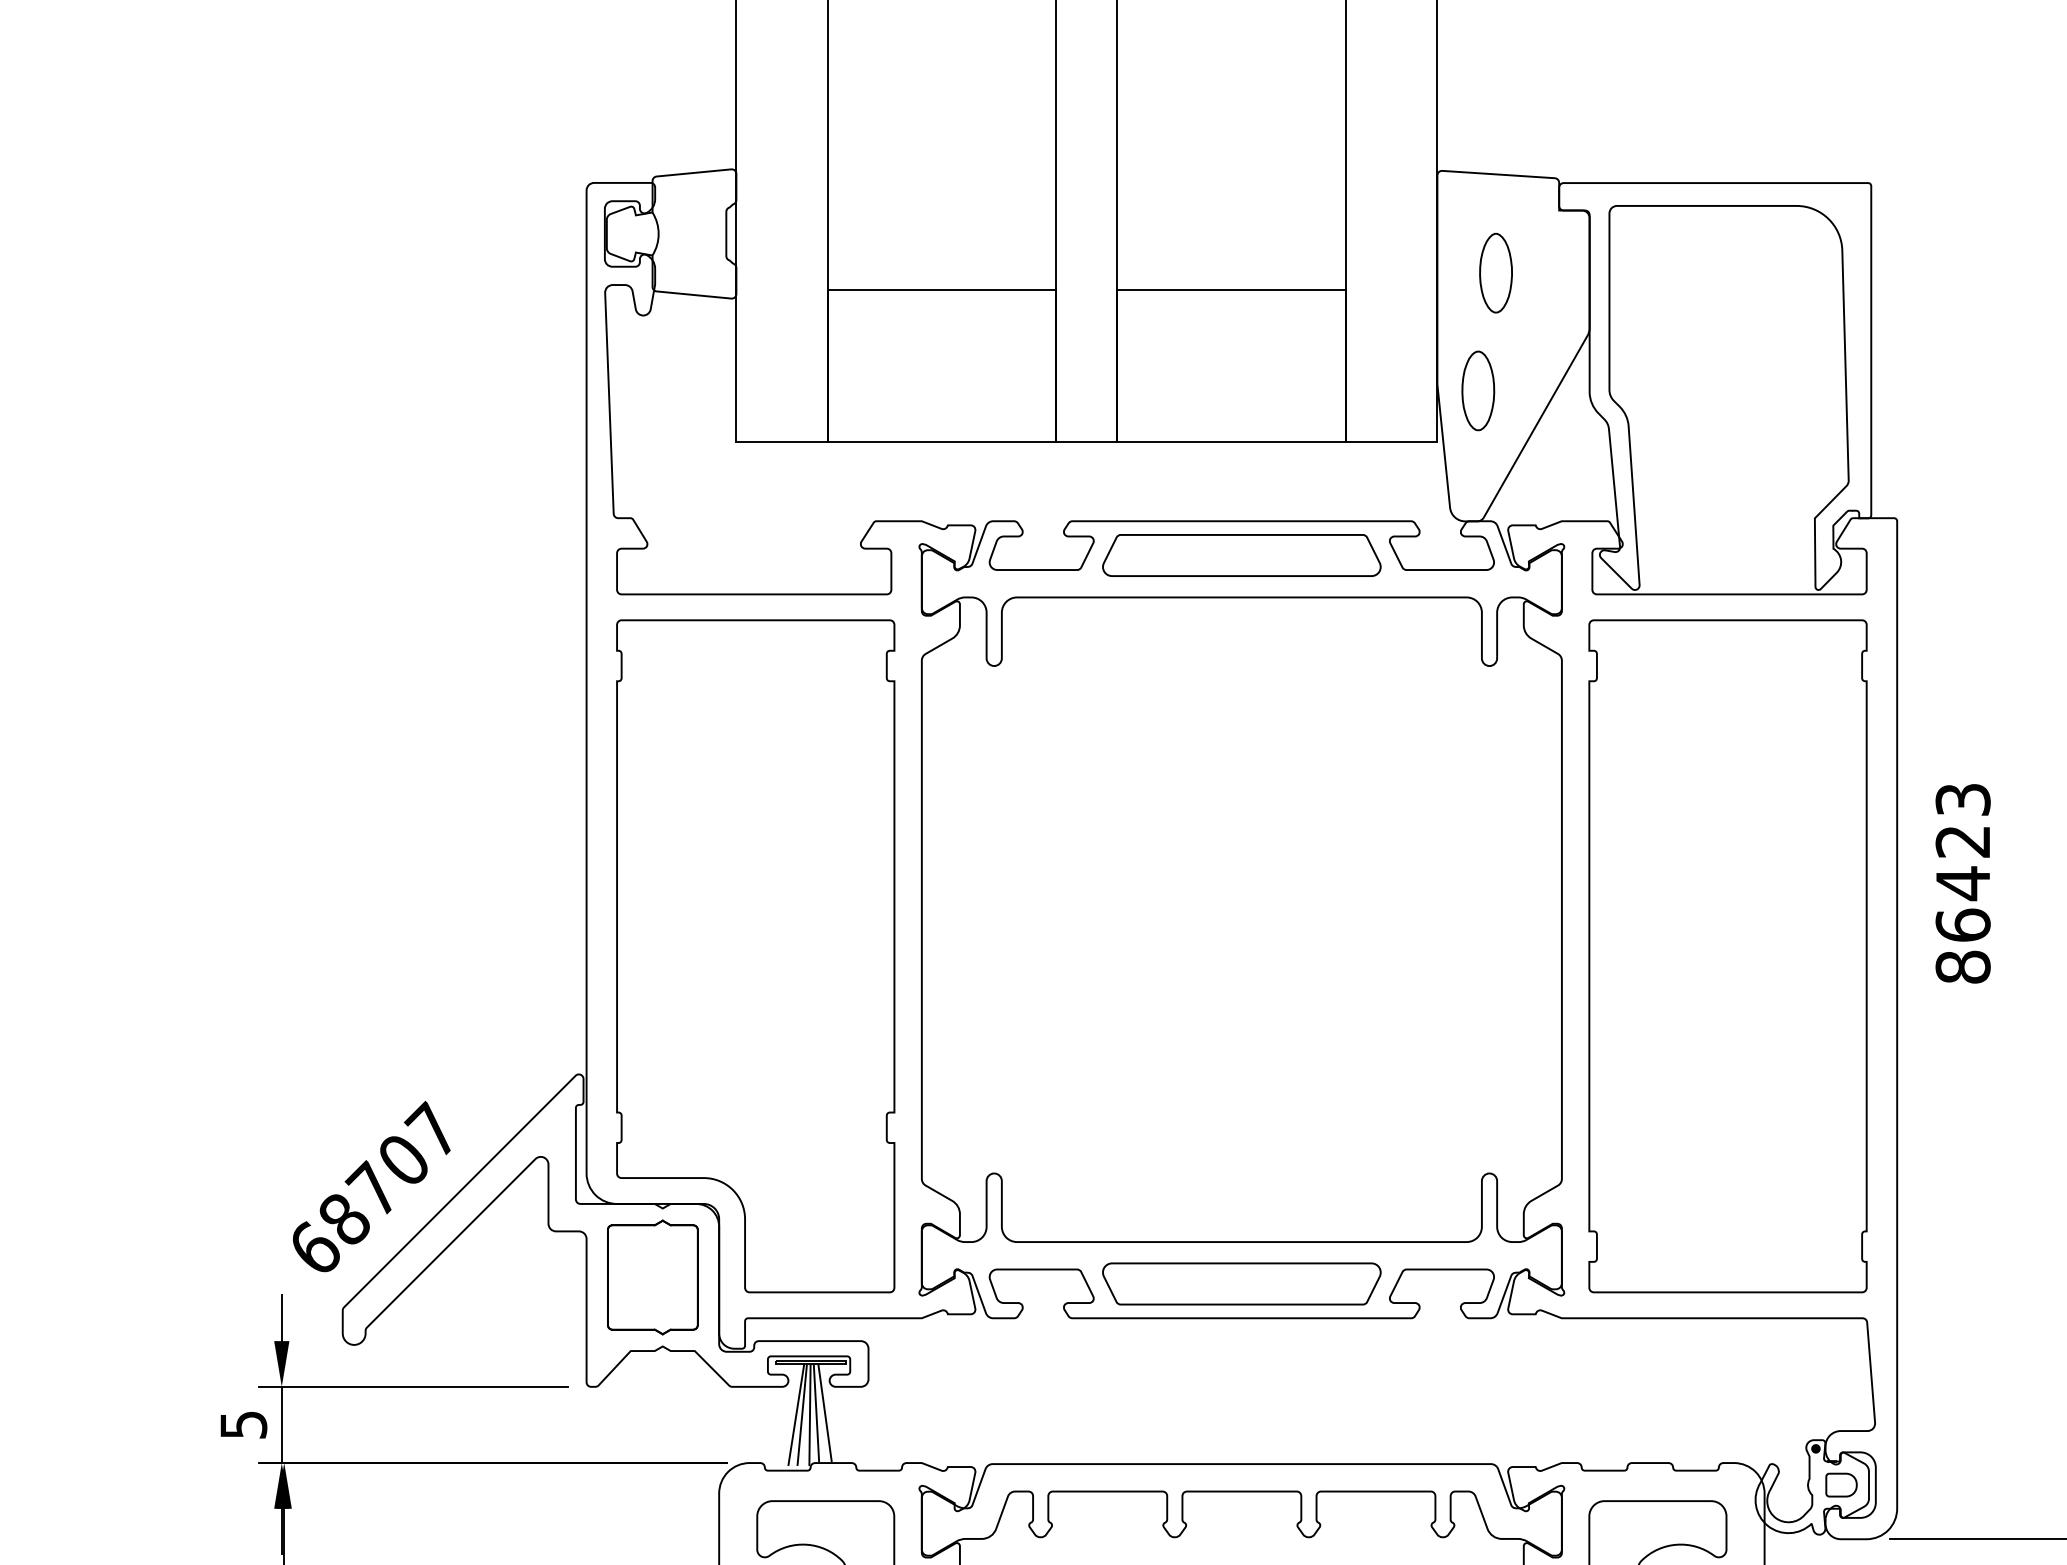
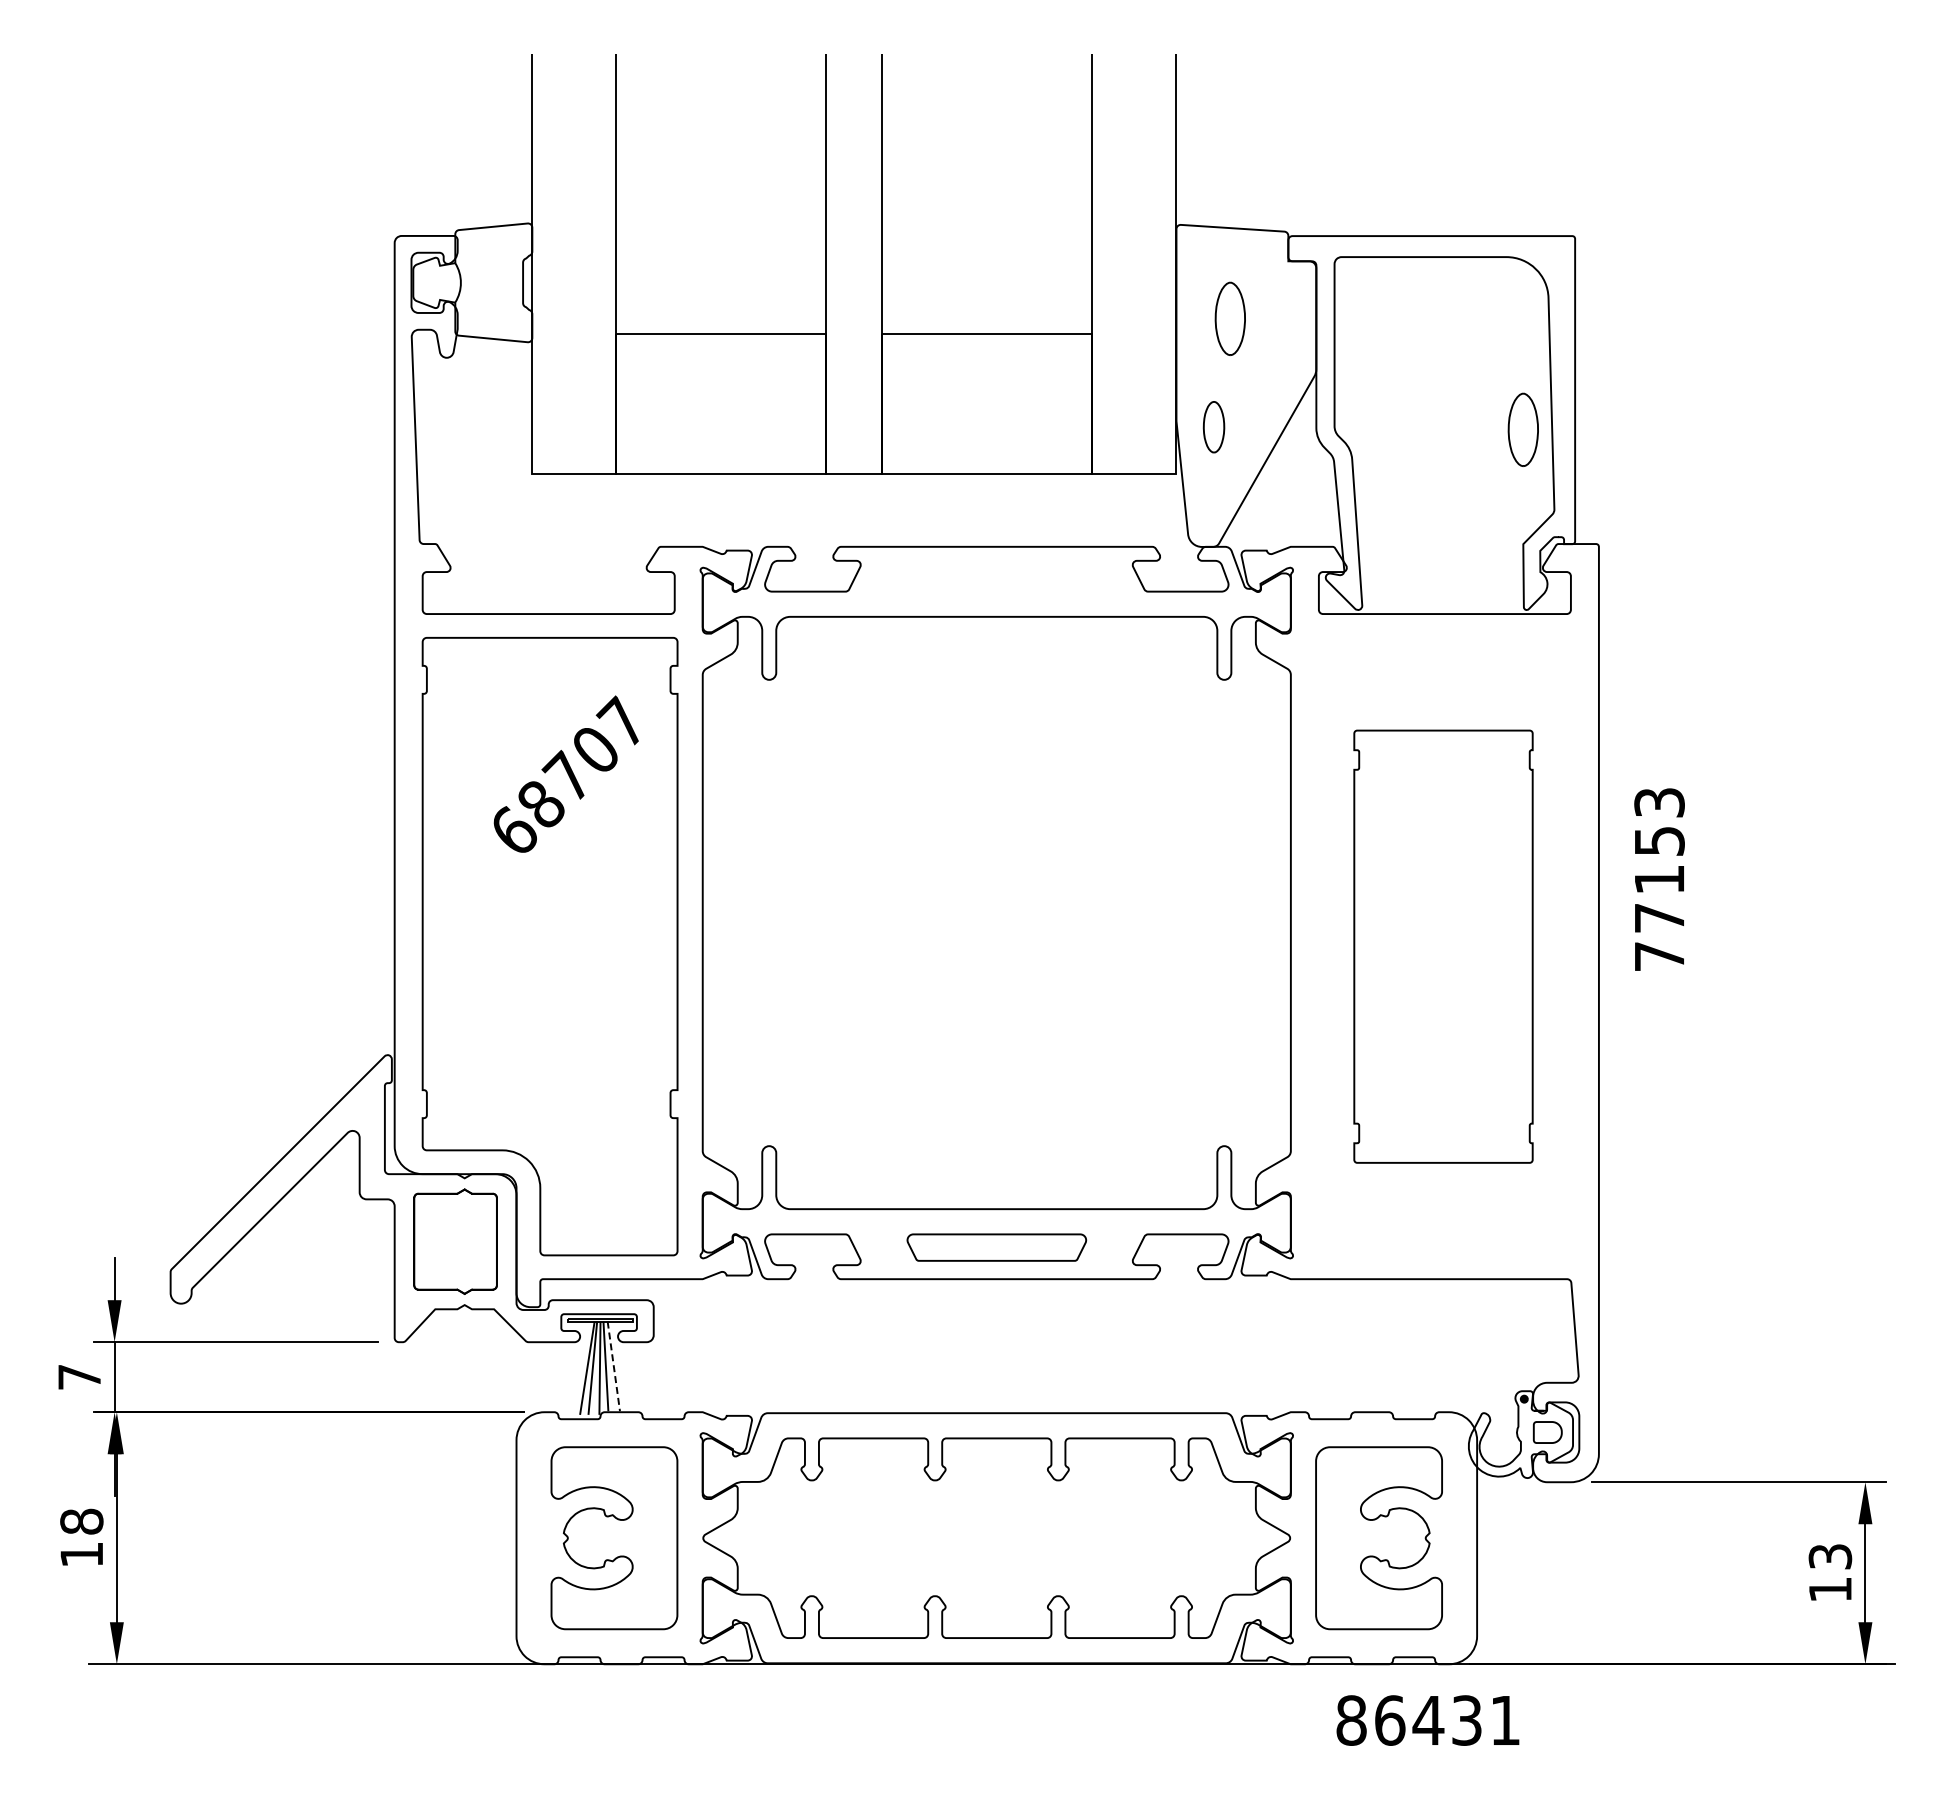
part: (1477, 391) -> (1213, 427), size x0.7
part: (1813, 393) -> (1522, 429), added
part: (1241, 555) -> (996, 578), removed
text: (1963, 905) -> (1659, 899), 86423 -> 77153
part: (1728, 956) -> (1443, 946), size x0.7
text: (370, 1185) -> (565, 773), moved
part: (1241, 1283) -> (996, 1247), size x0.7
line: (824, 1413) -> (613, 1366), solid -> dashed
text: (243, 1425) -> (79, 1377), 5 -> 7

